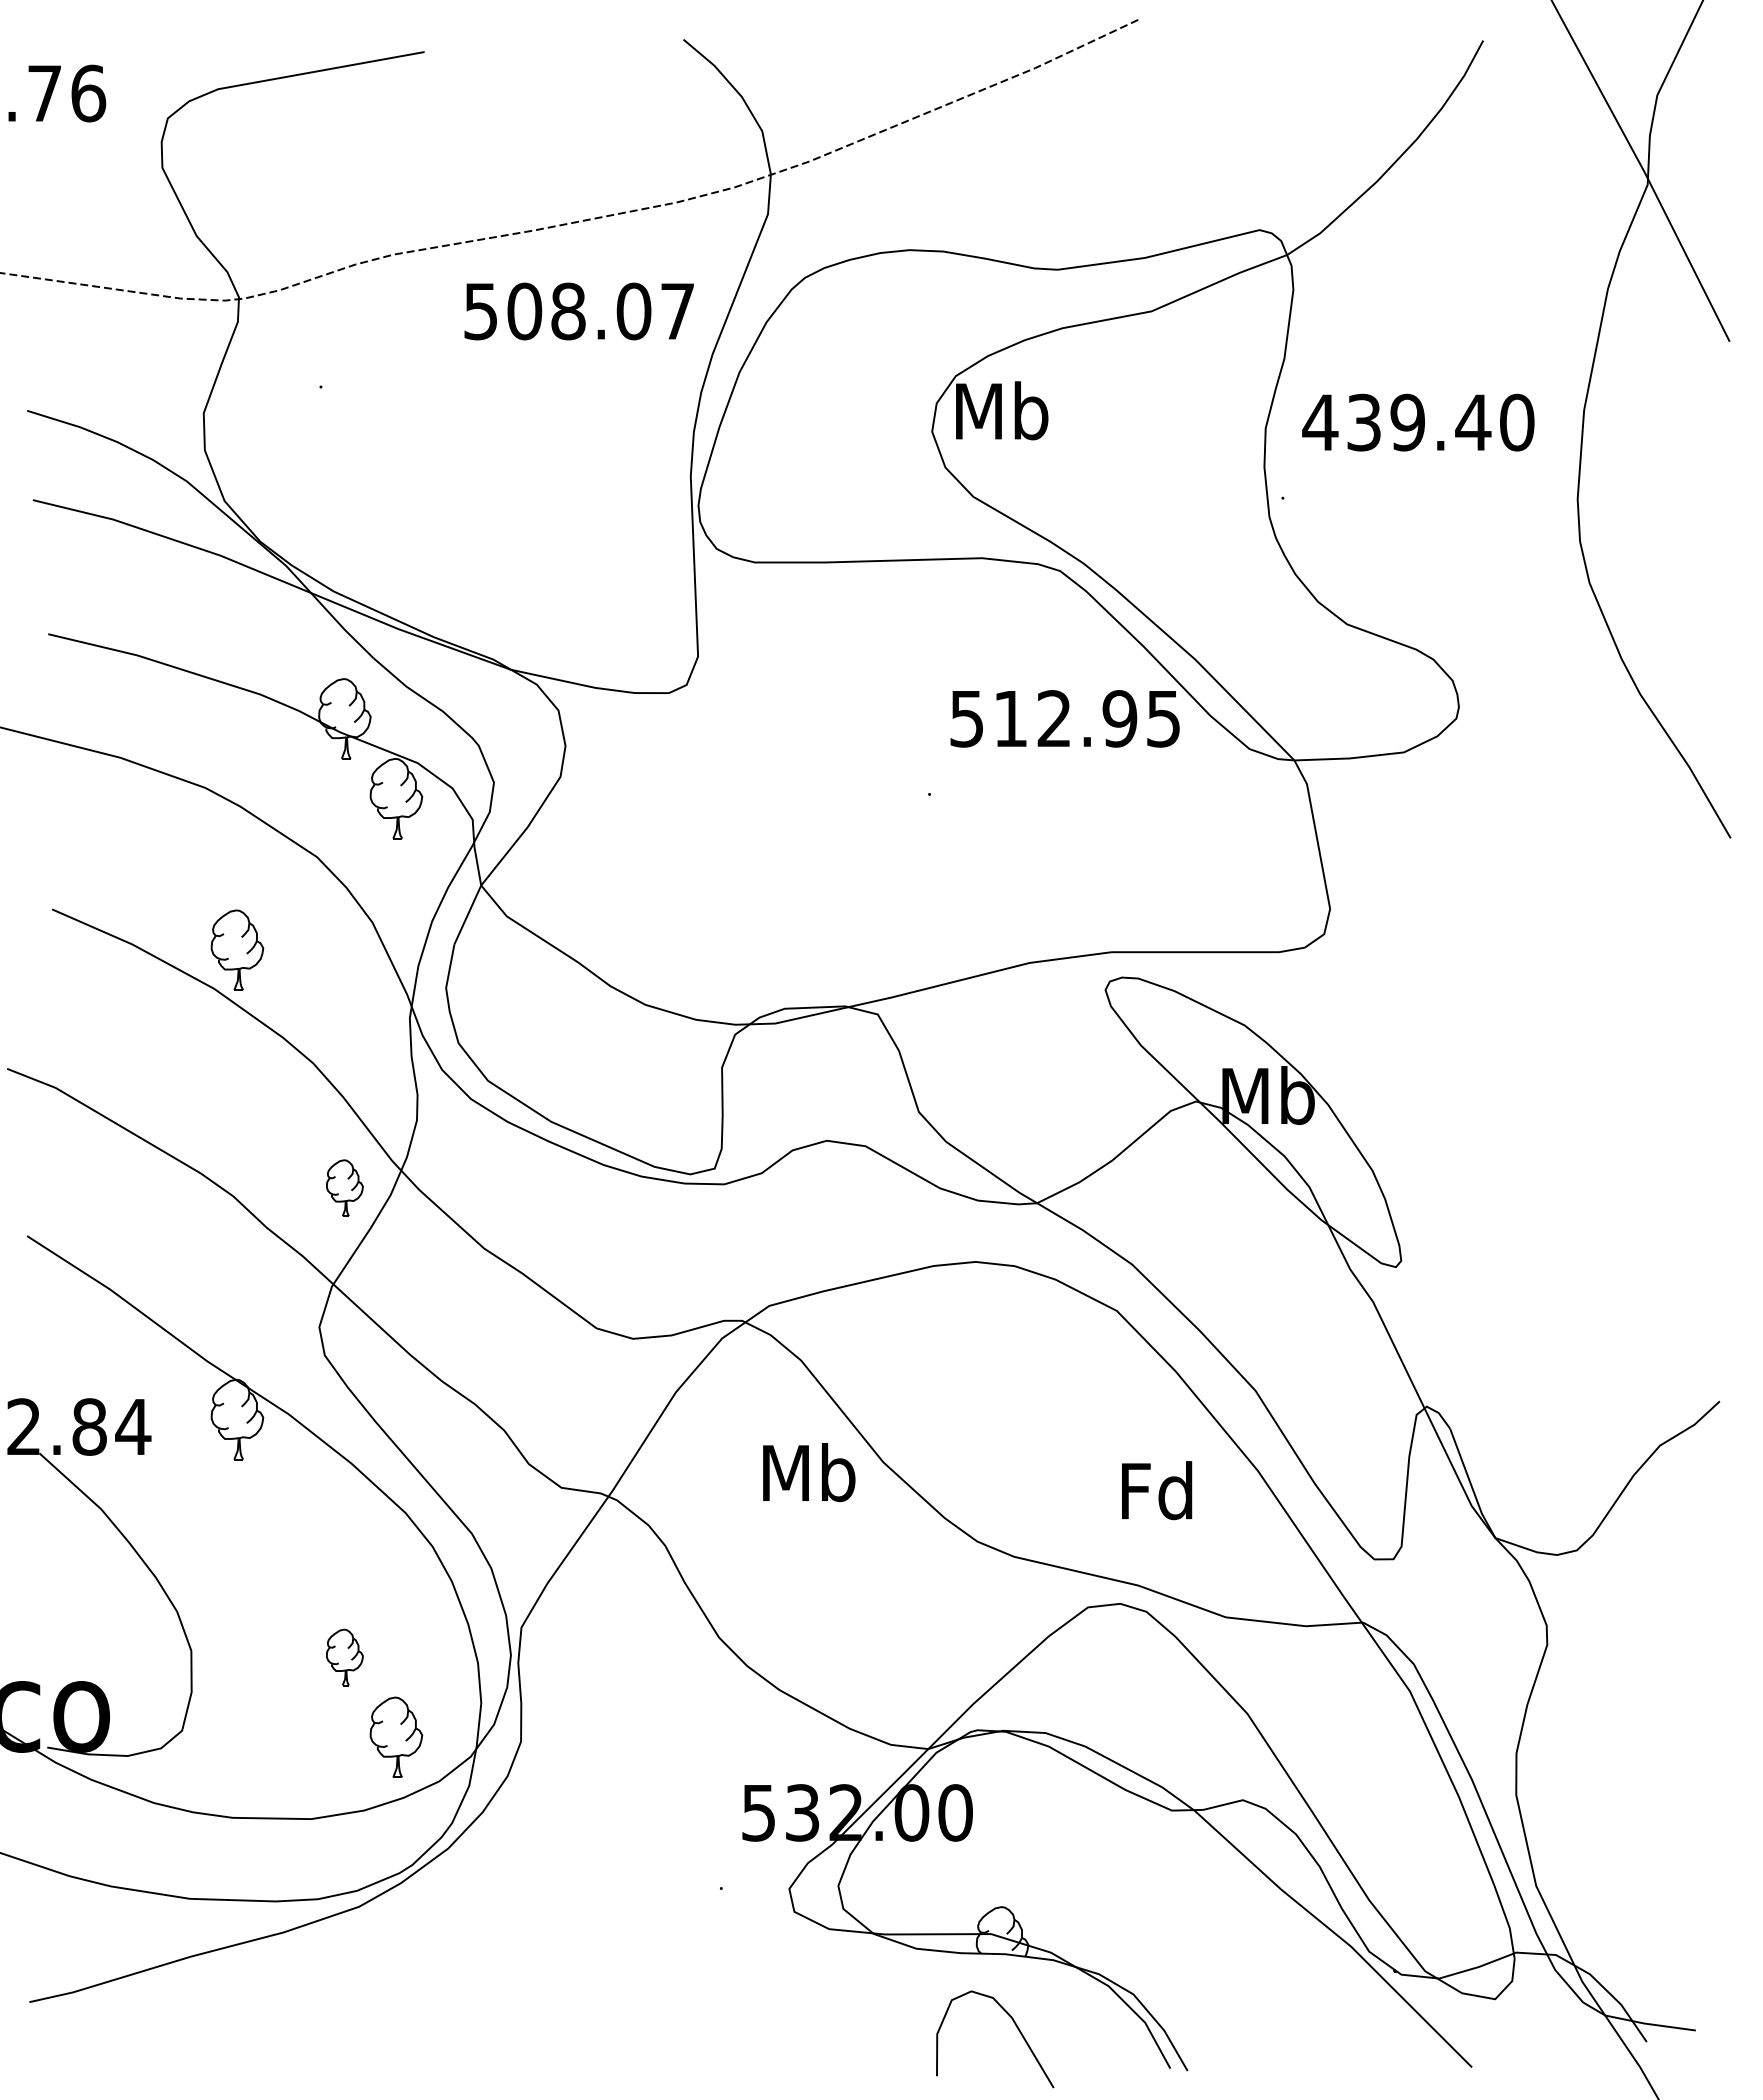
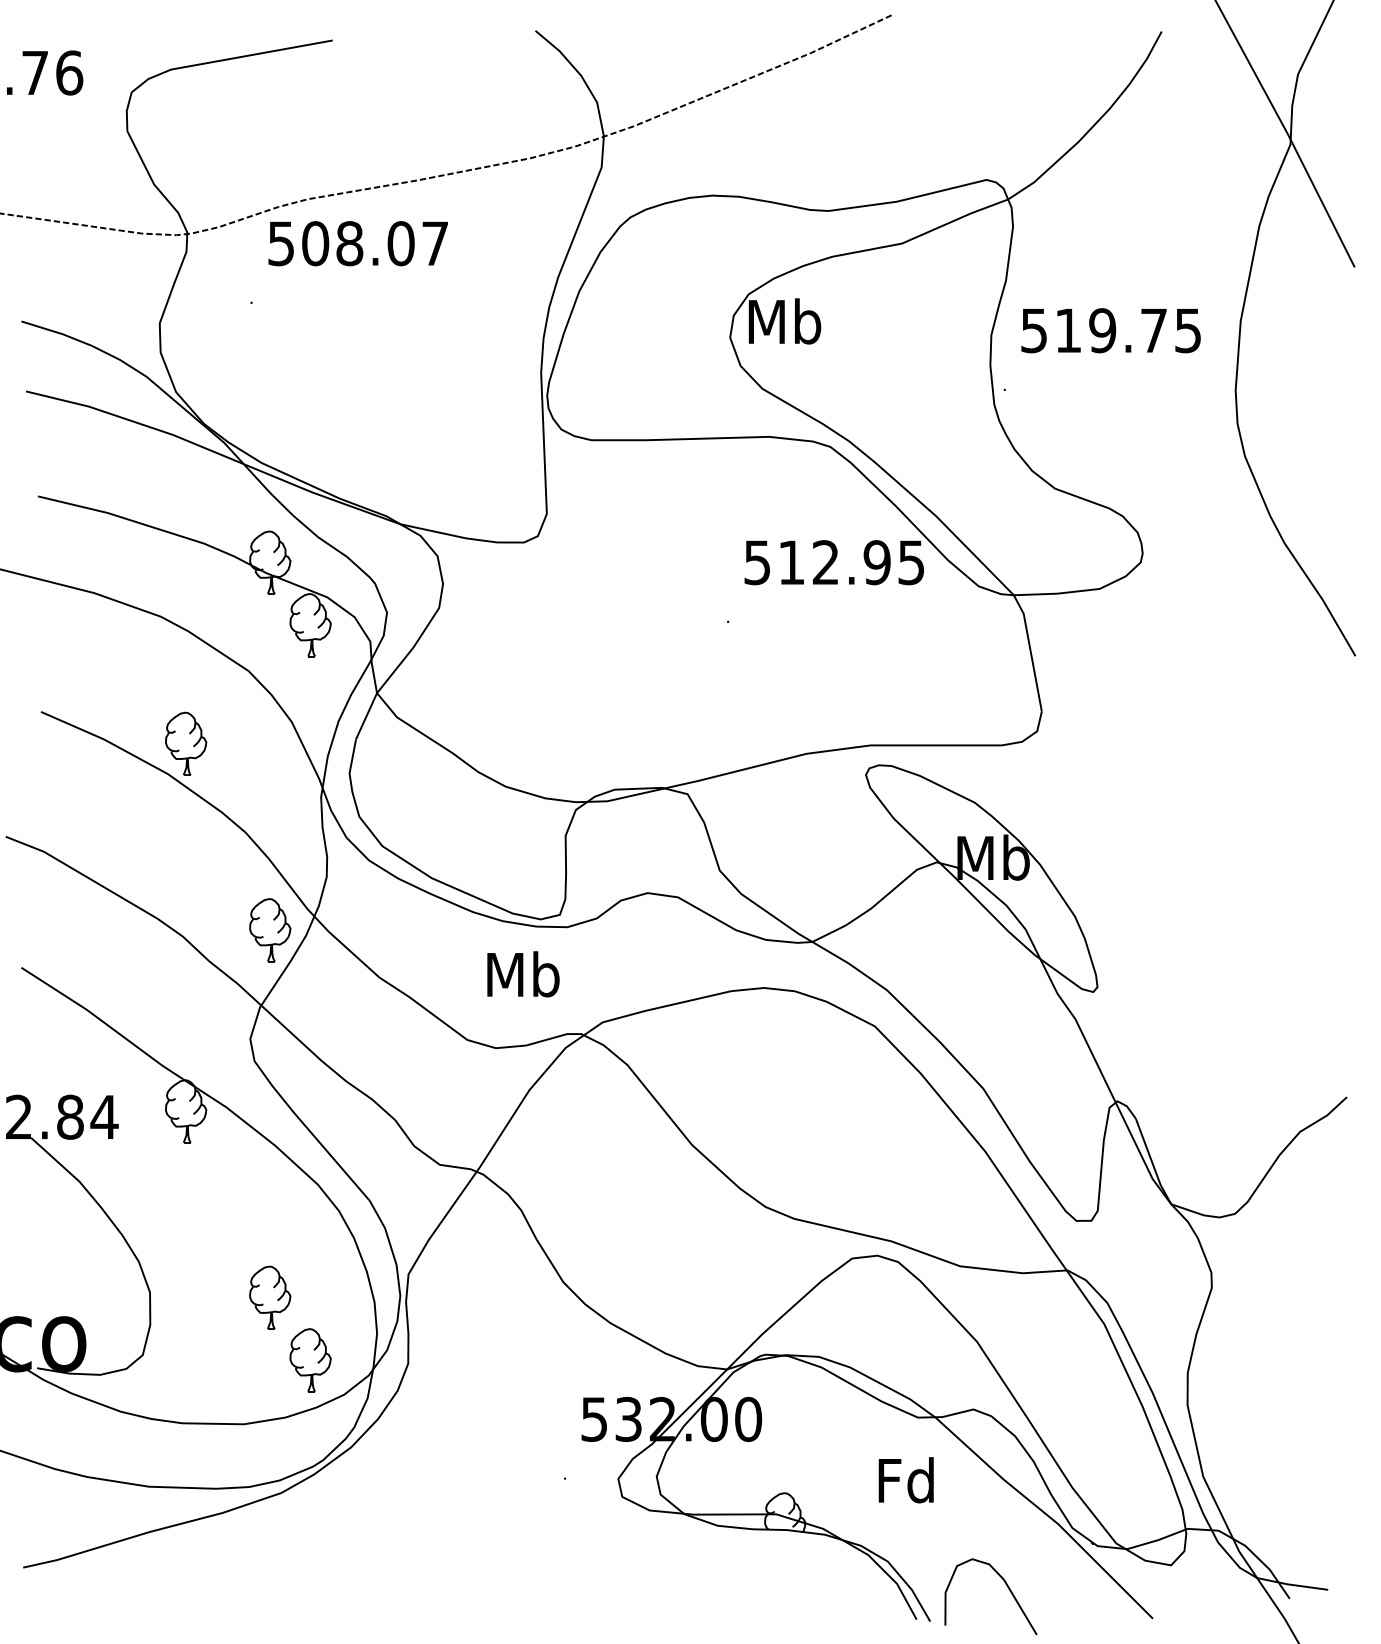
text: (578, 311) -> (357, 243), moved
text: (1418, 422) -> (1111, 330), 439.40 -> 519.75
part: (344, 1187) -> (269, 929), size x1.43
text: (809, 1472) -> (523, 974), moved
text: (1157, 1490) -> (906, 1480), moved
part: (344, 1657) -> (269, 1297), size x1.43
curve: (1017, 2029) -> (1008, 1589), moved

